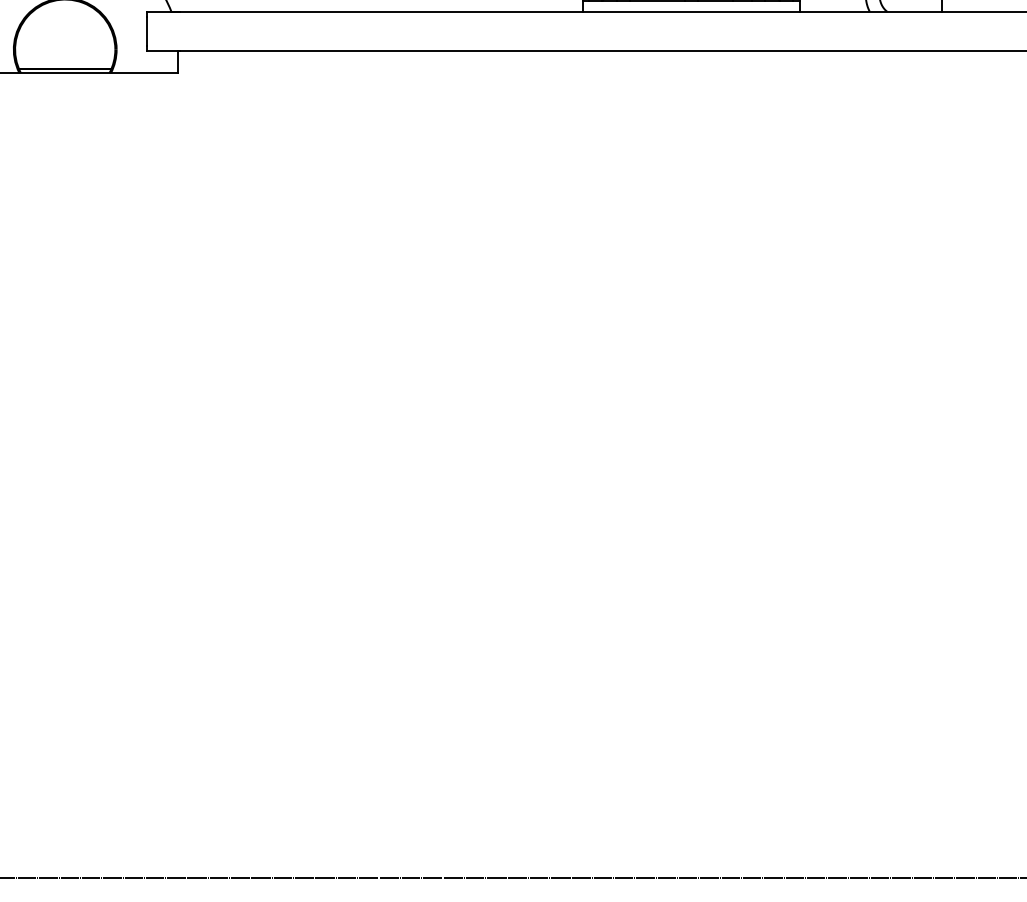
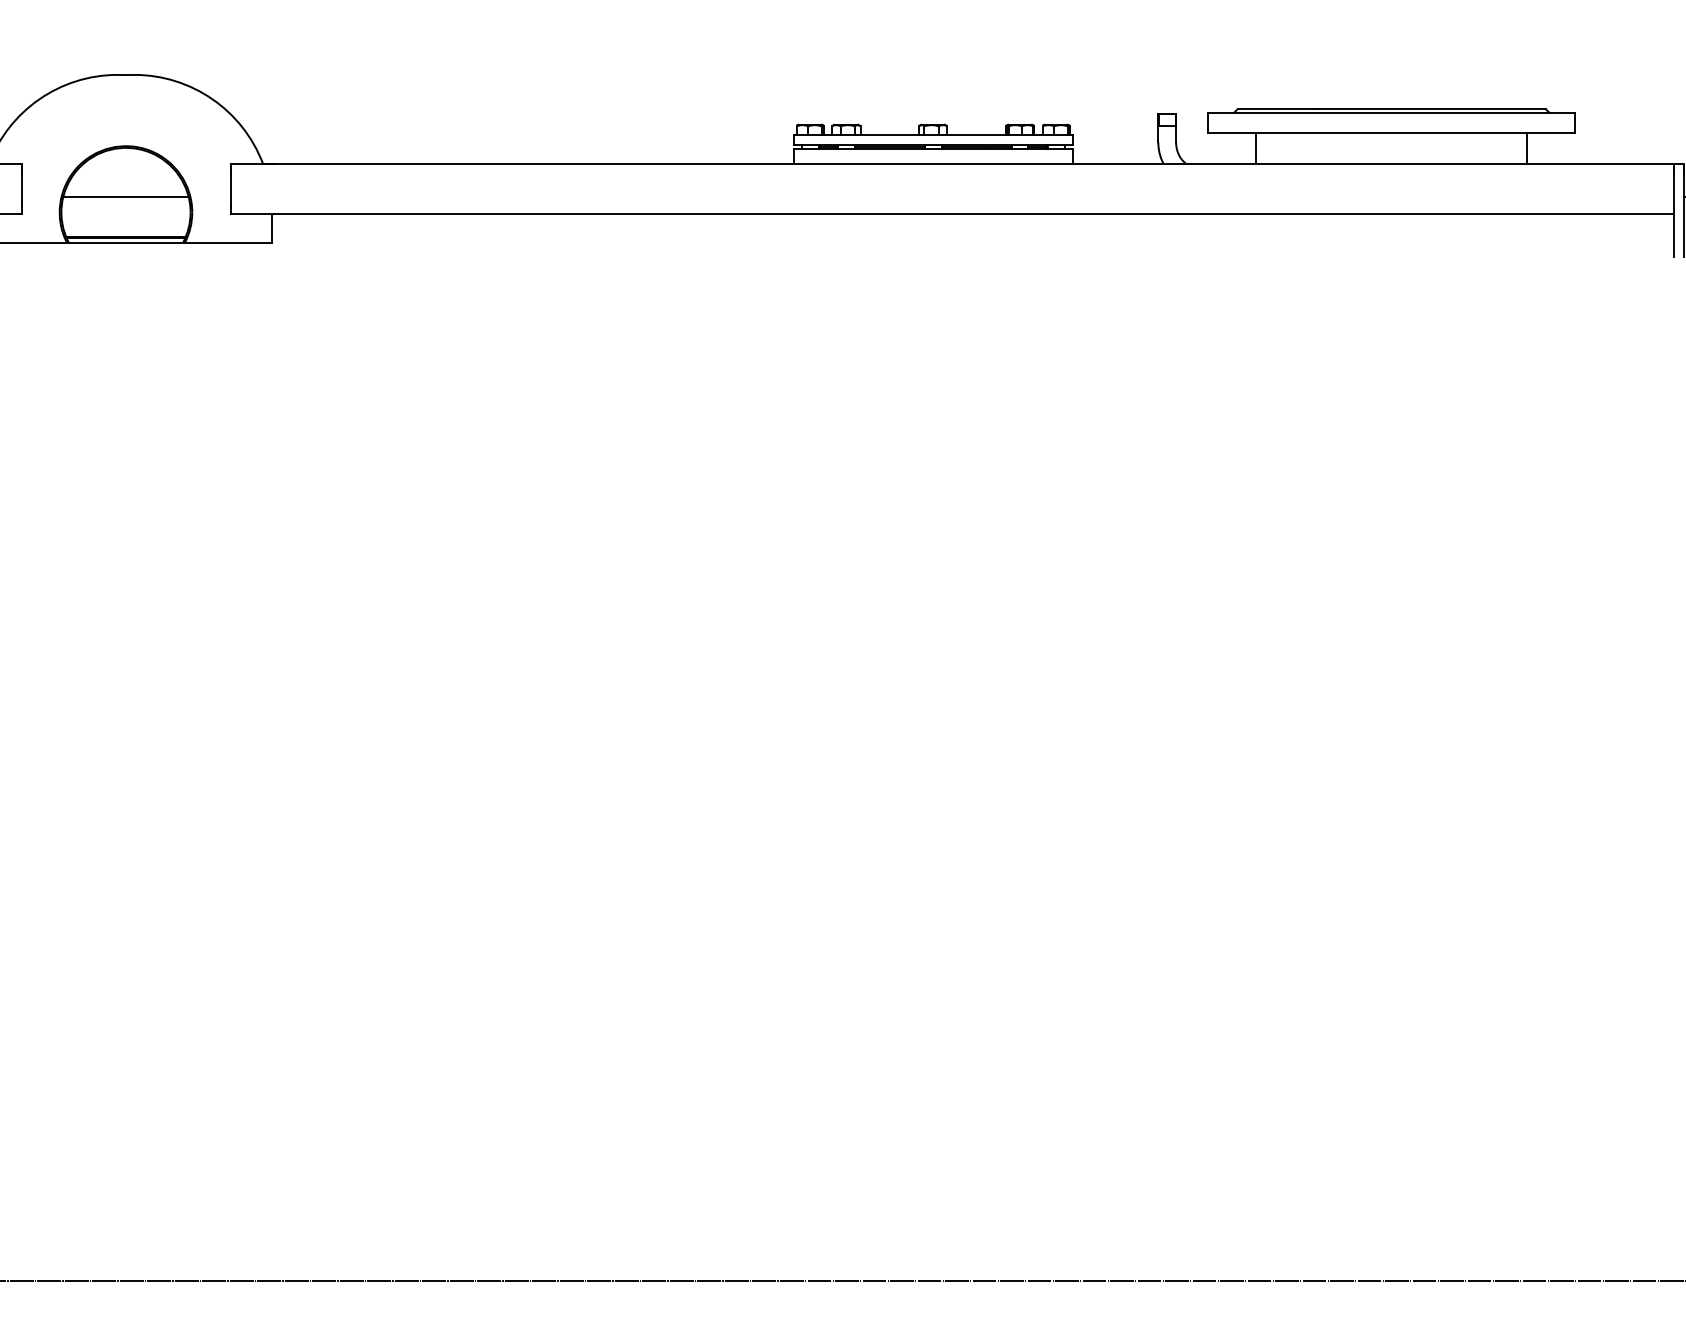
line: (64, 38) -> (125, 197), added

